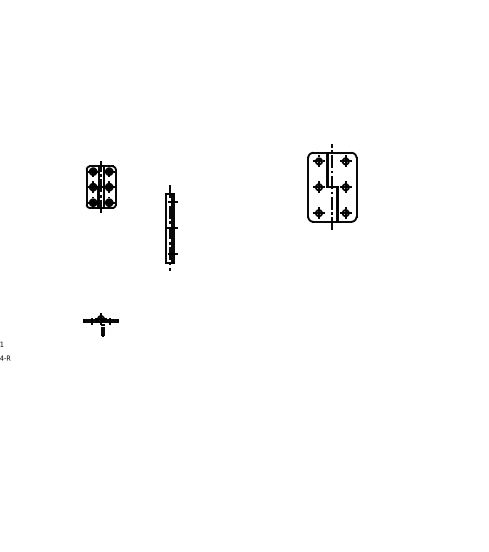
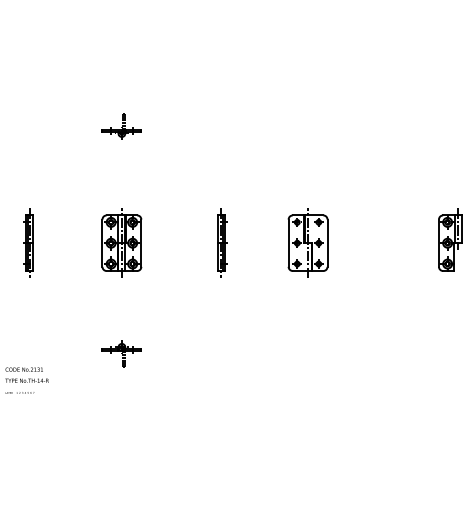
part: (100, 42) -> (121, 126), added
part: (100, 186) -> (121, 242), size x1.67
part: (171, 227) -> (222, 242), moved
part: (100, 324) -> (121, 353), size x1.43

